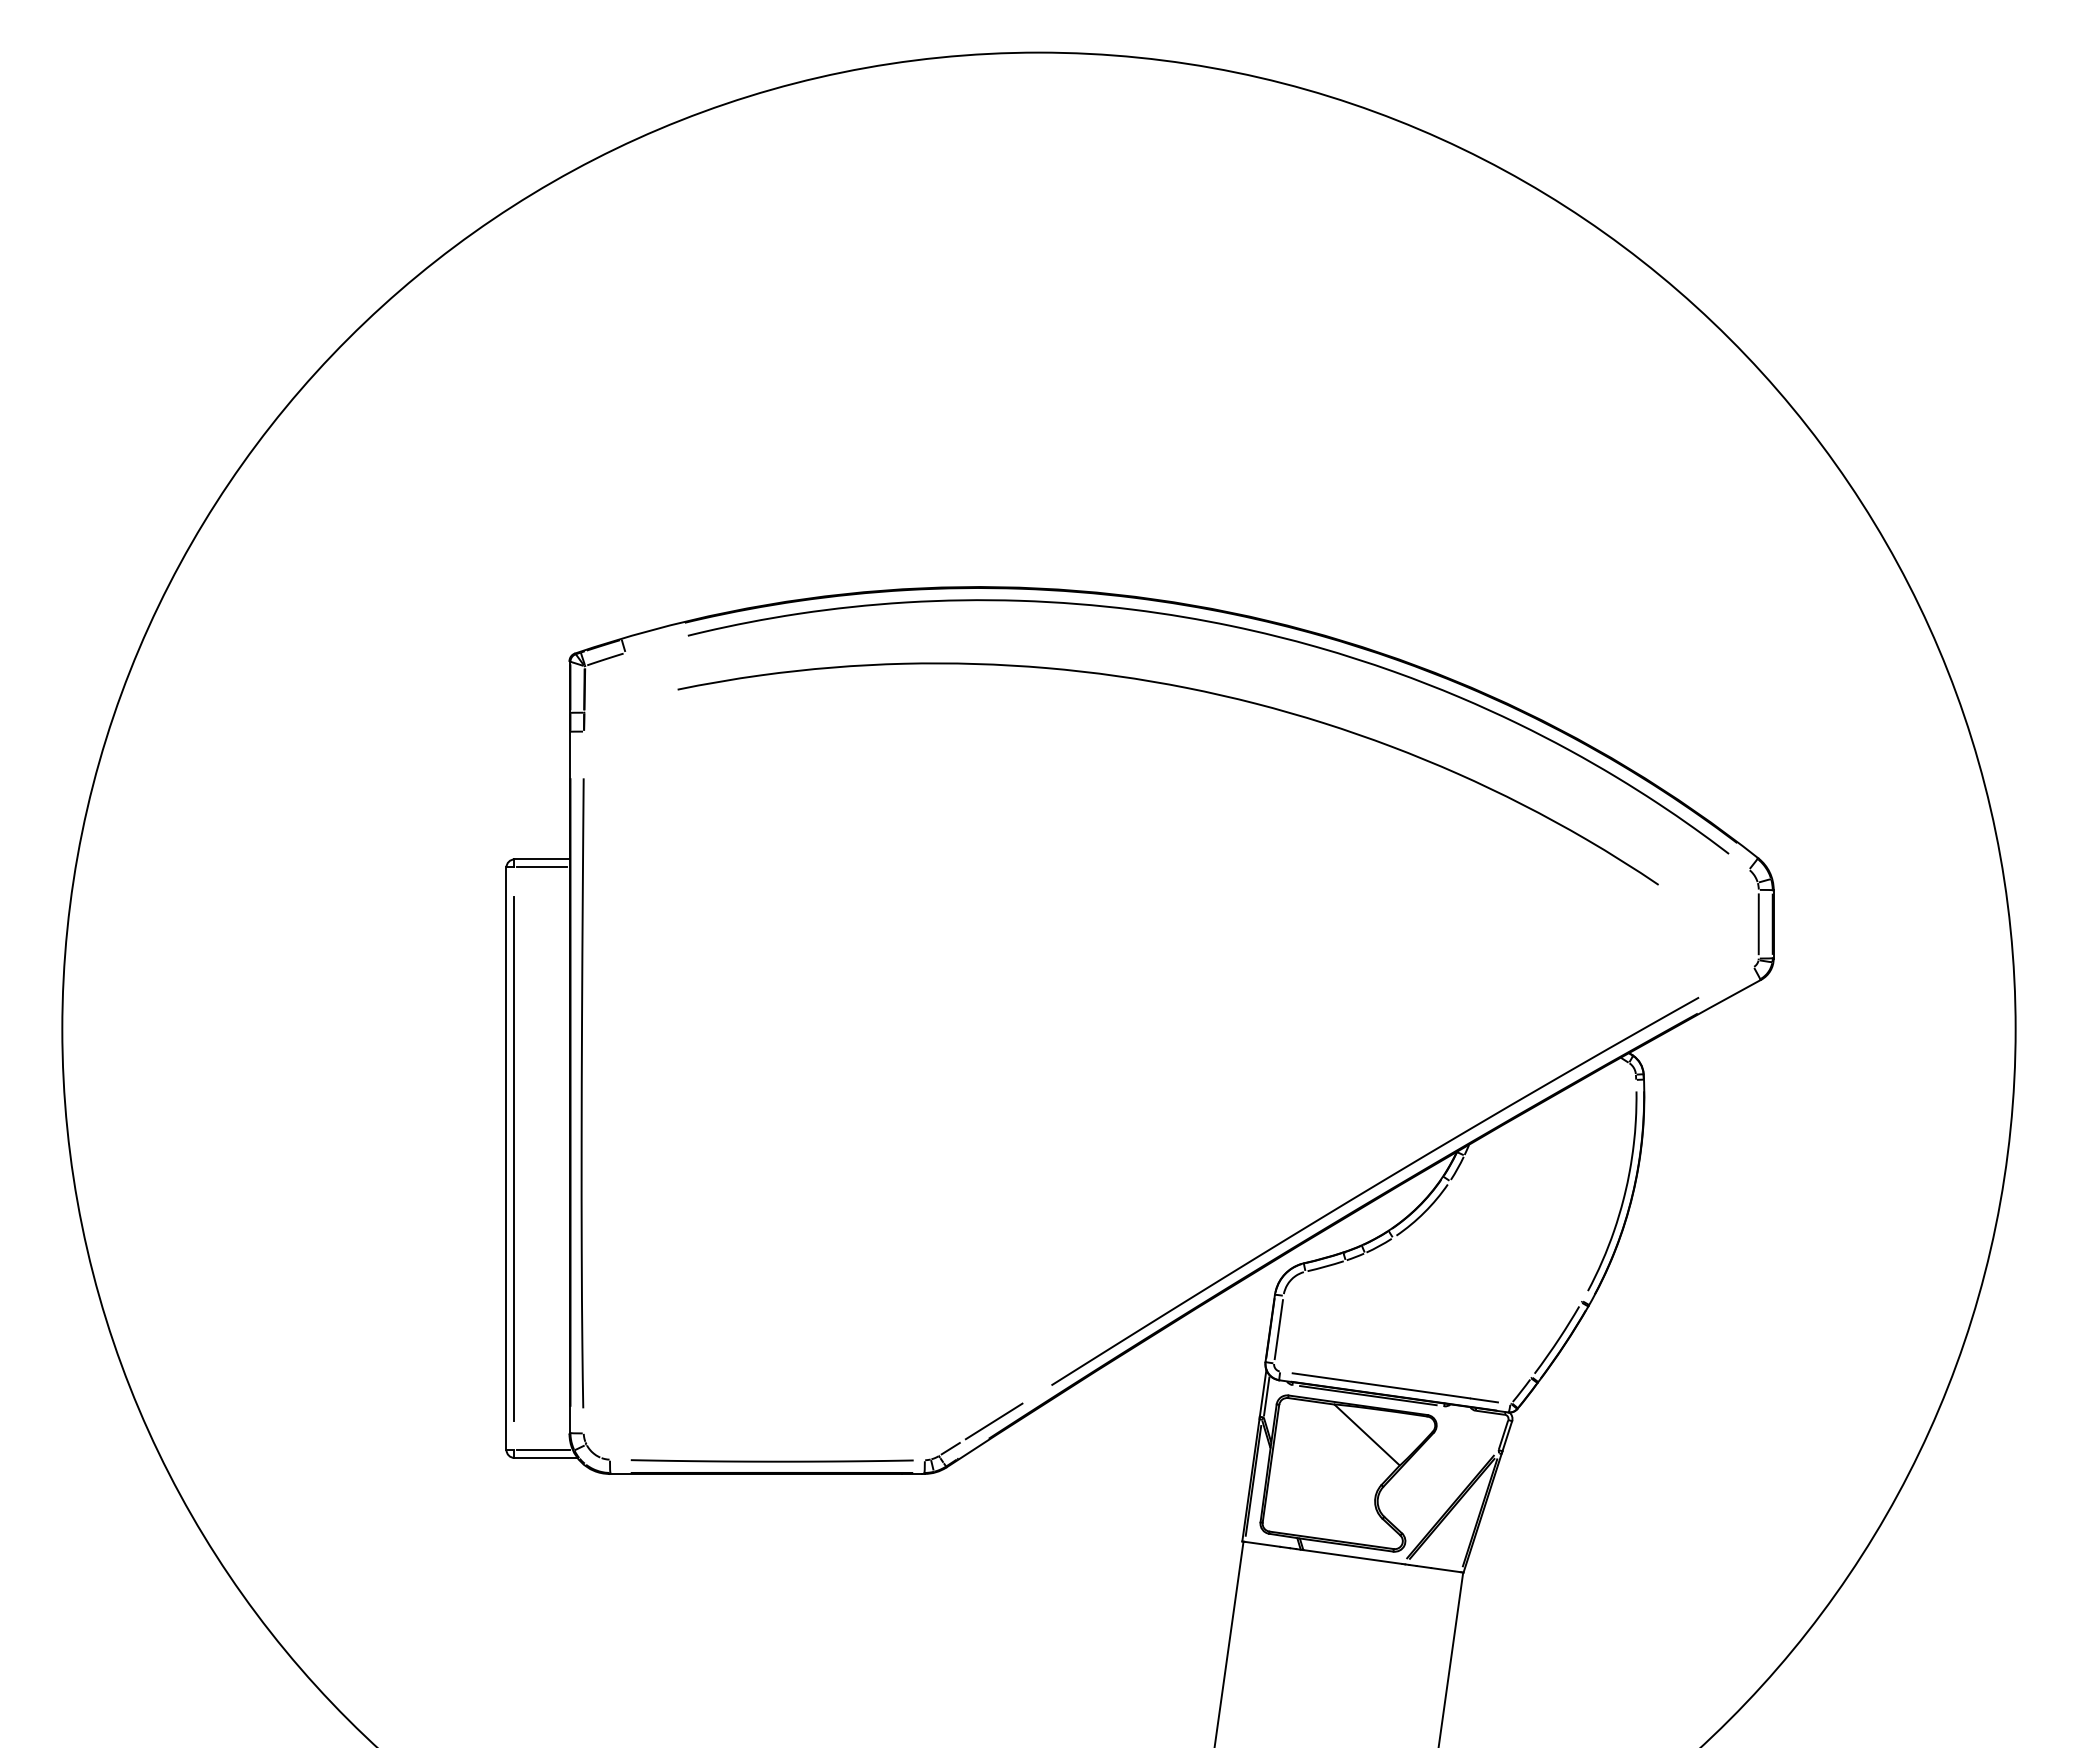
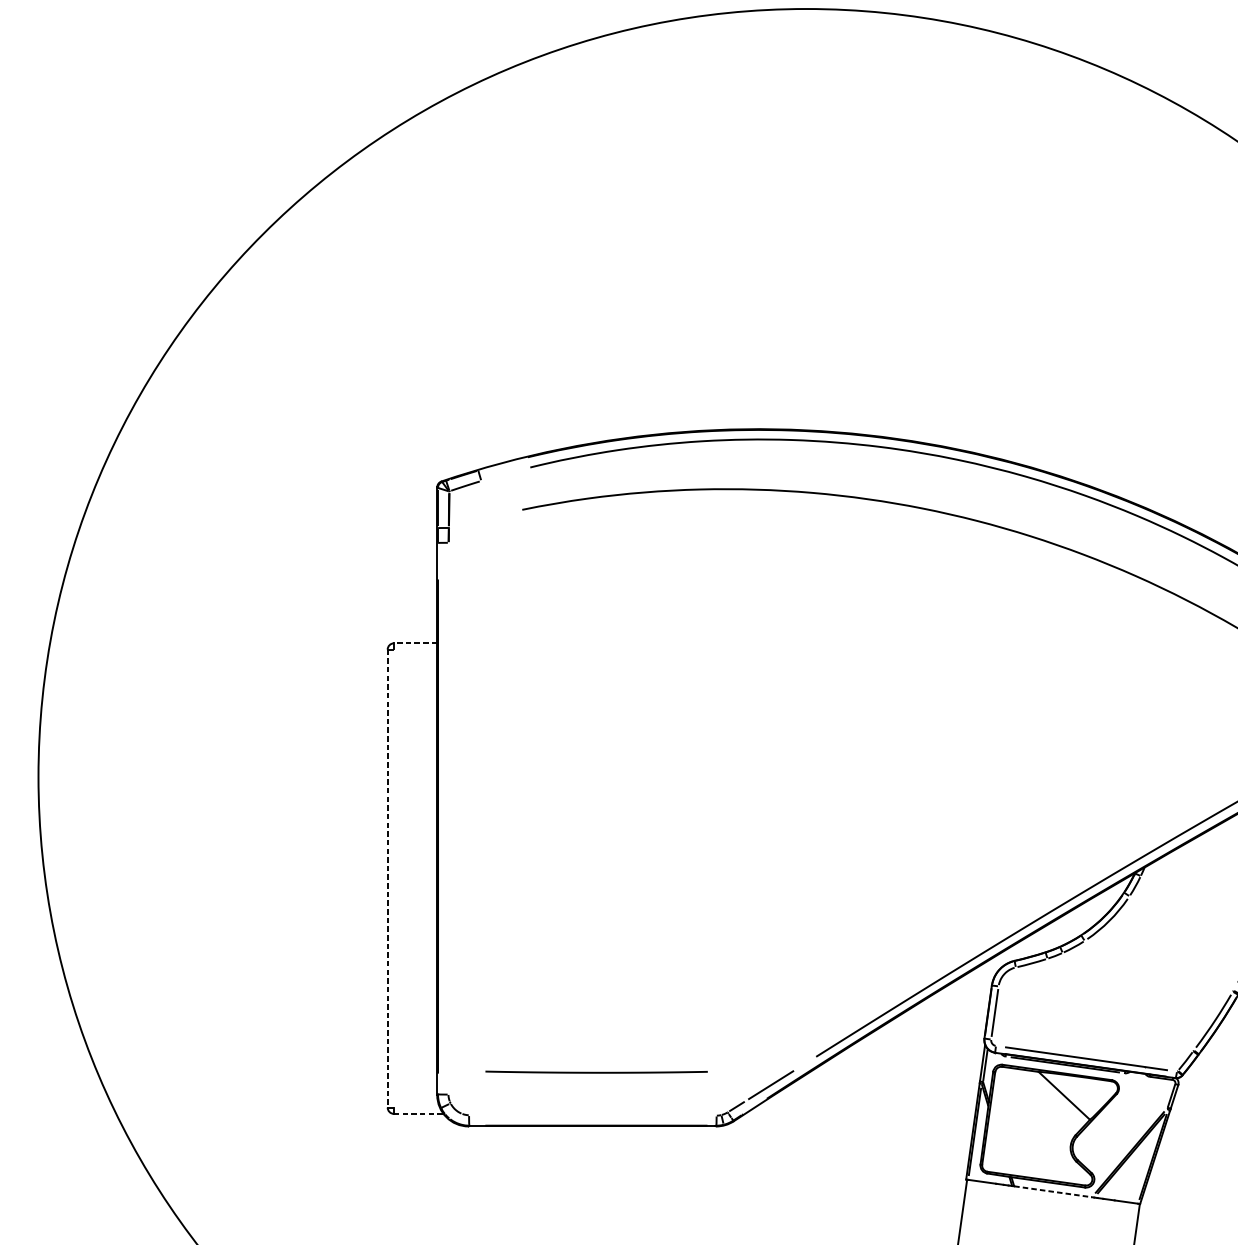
line: (542, 859) -> (416, 643), solid -> dashed
line: (541, 867) -> (415, 649), removed
curve: (582, 1093) -> (447, 827), removed
line: (514, 1158) -> (393, 878), removed
line: (506, 1159) -> (387, 879), solid -> dashed
line: (543, 1449) -> (416, 1107), removed
line: (545, 1457) -> (418, 1113), solid -> dashed
line: (771, 1460) -> (596, 1071), moved
line: (1352, 1557) -> (1052, 1192), solid -> dashed

